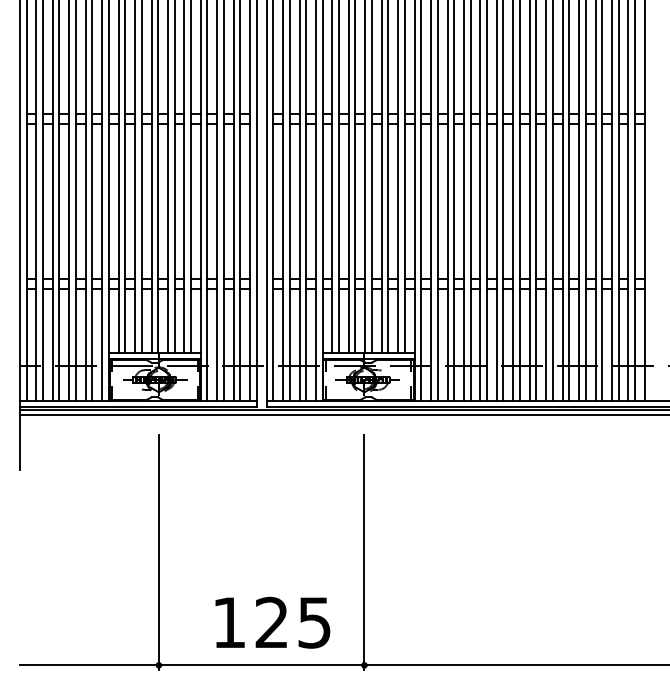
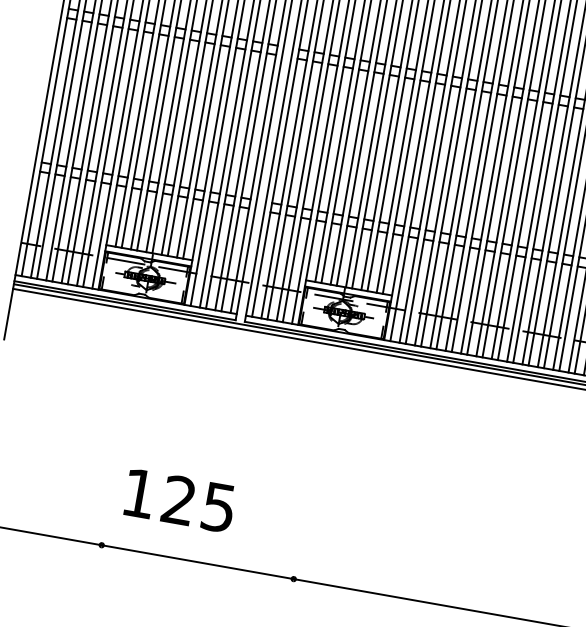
line: (158, 552) -> (119, 439), removed
line: (364, 552) -> (312, 473), removed
text: (272, 622) -> (179, 500), moved

